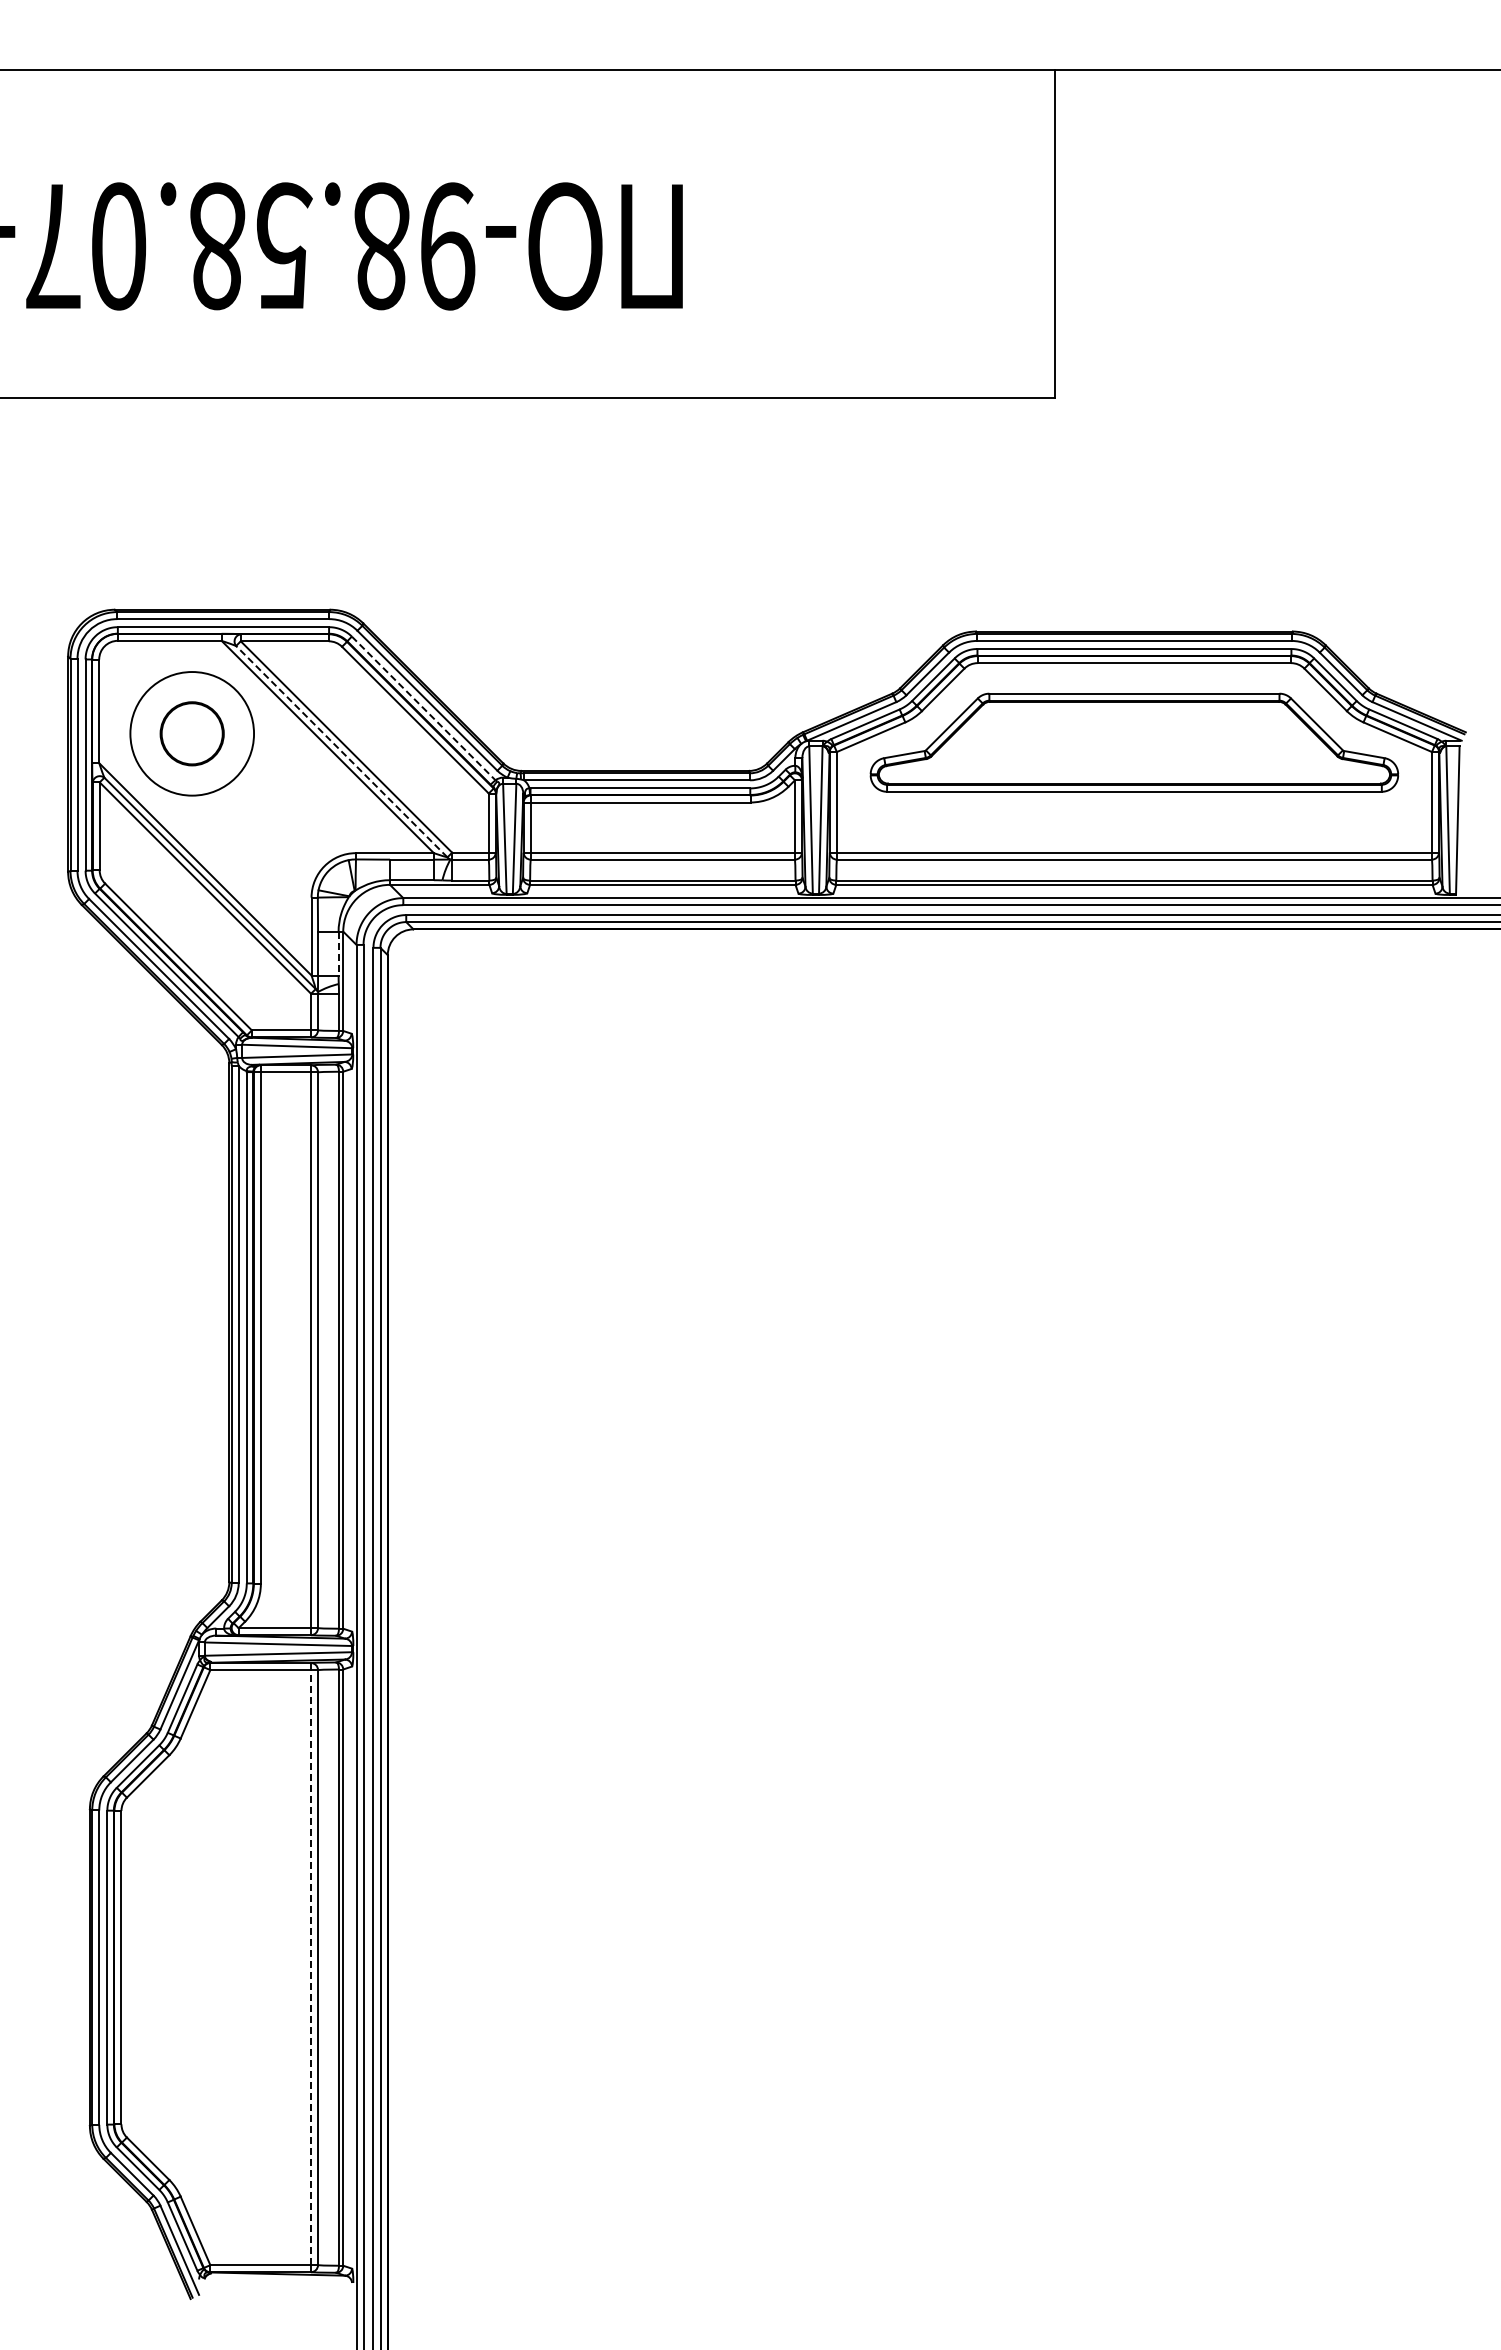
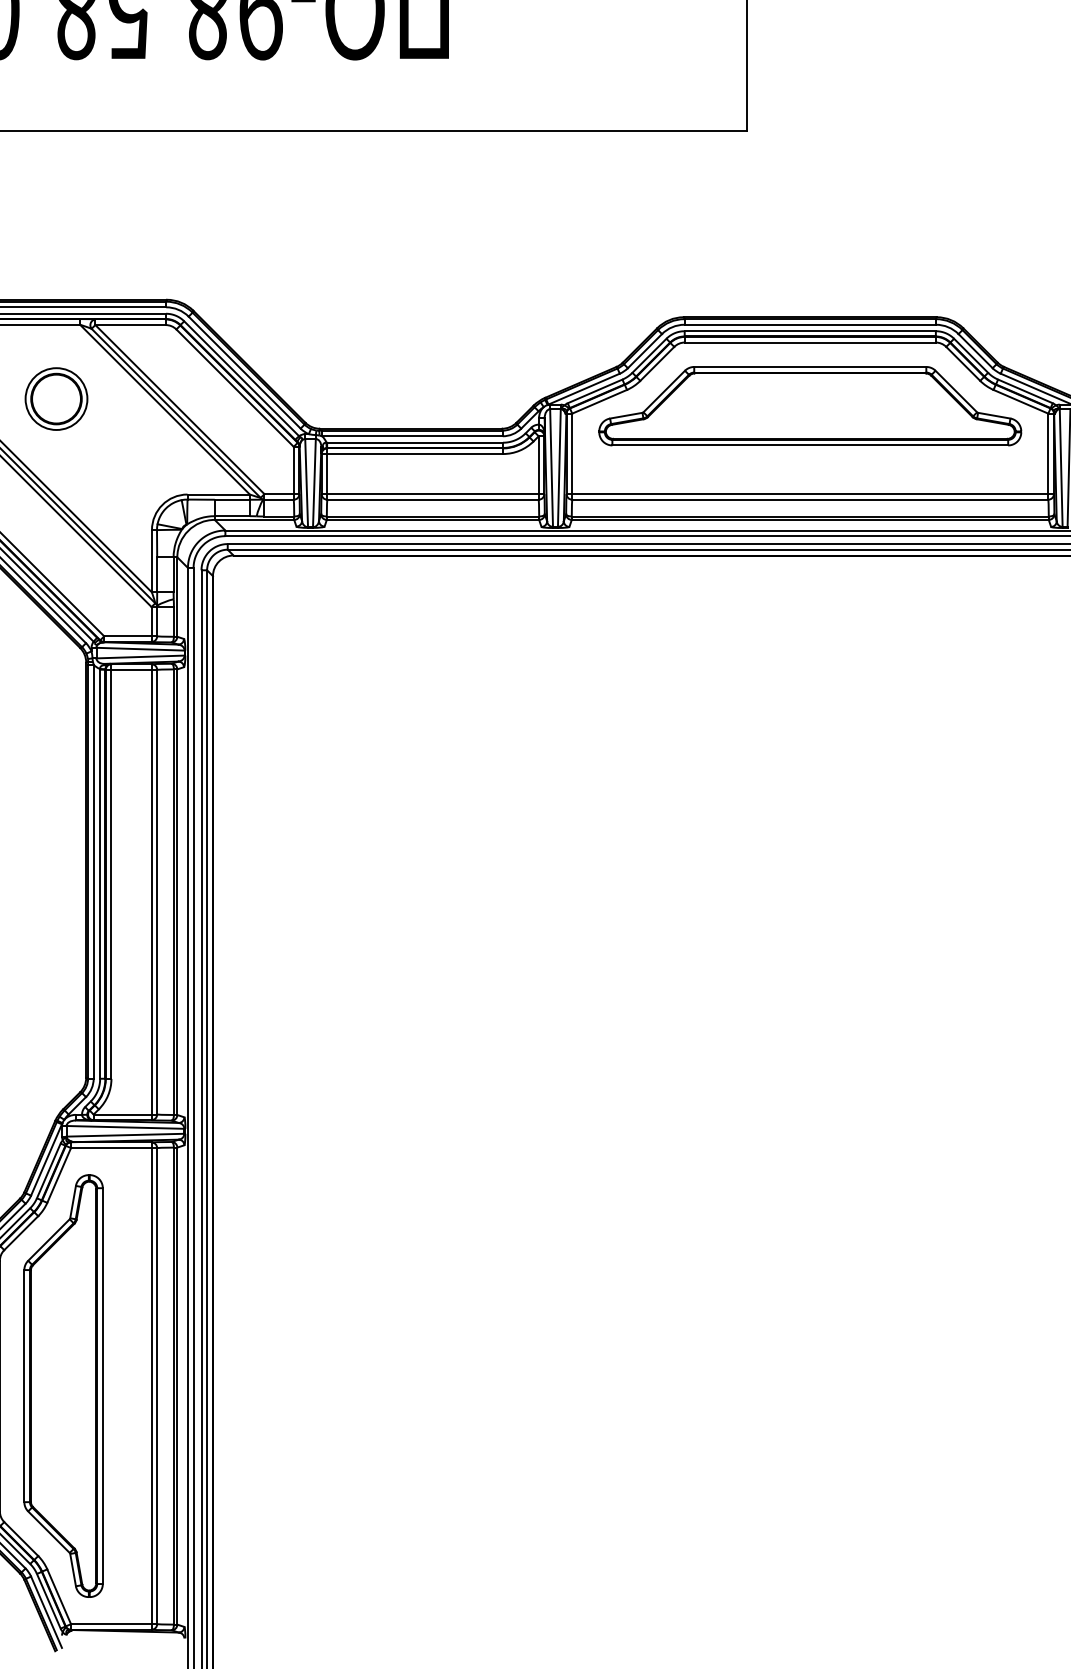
line: (423, 708) -> (241, 378), dashed -> solid
circle: (191, 733) -> (55, 398), size x0.62
line: (341, 751) -> (175, 413), dashed -> solid
line: (338, 953) -> (173, 574), dashed -> solid
part: (200, 1967) -> (63, 1386), added
line: (311, 1967) -> (151, 1386), dashed -> solid

